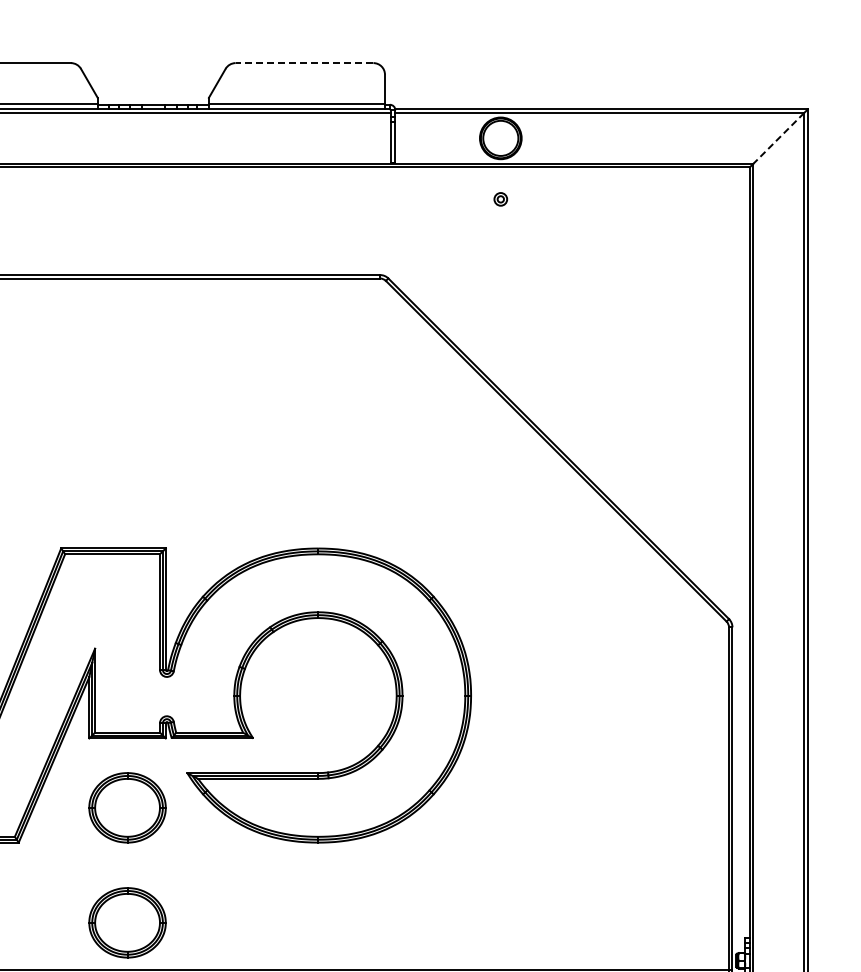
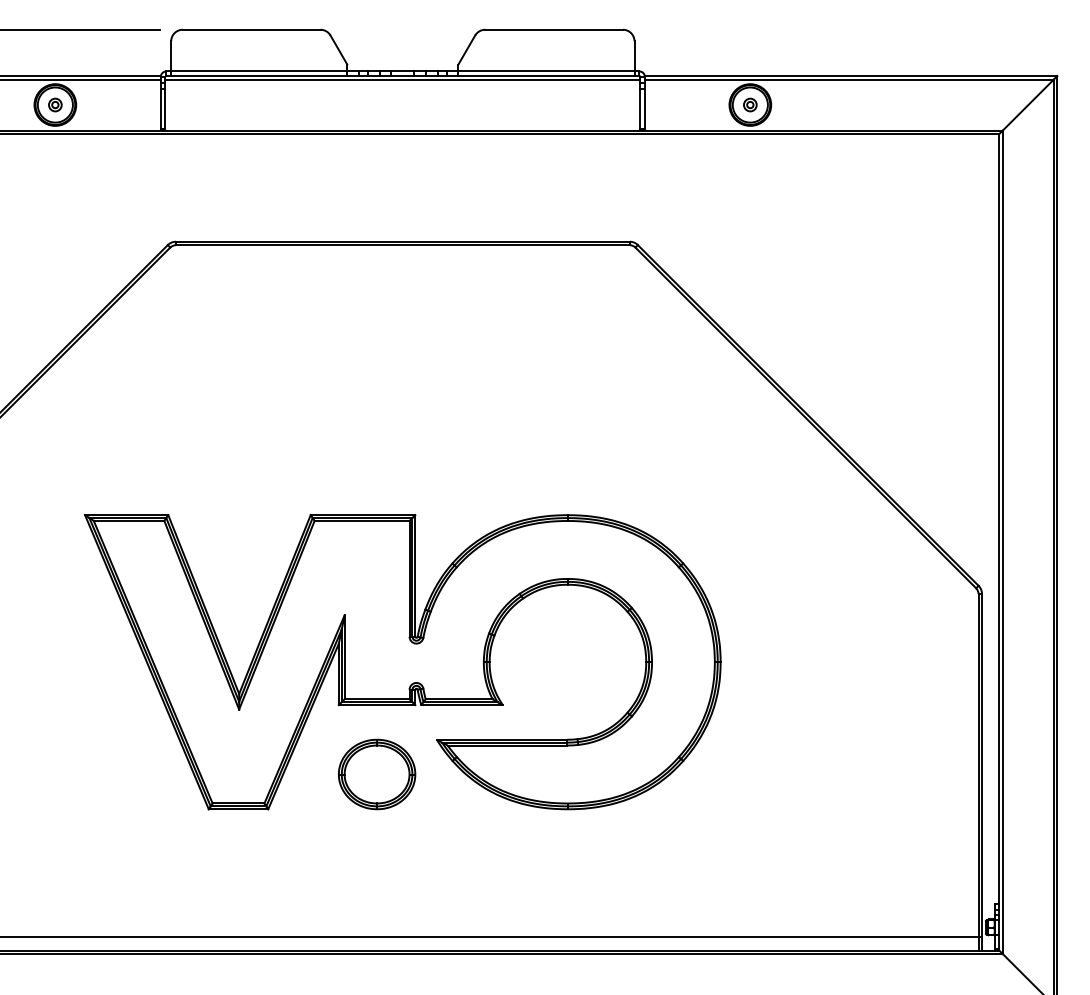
line: (304, 62) -> (554, 29), dashed -> solid
line: (777, 138) -> (1027, 105), dashed -> solid
part: (500, 198) -> (750, 104), moved
part: (127, 922) -> (377, 889), removed

